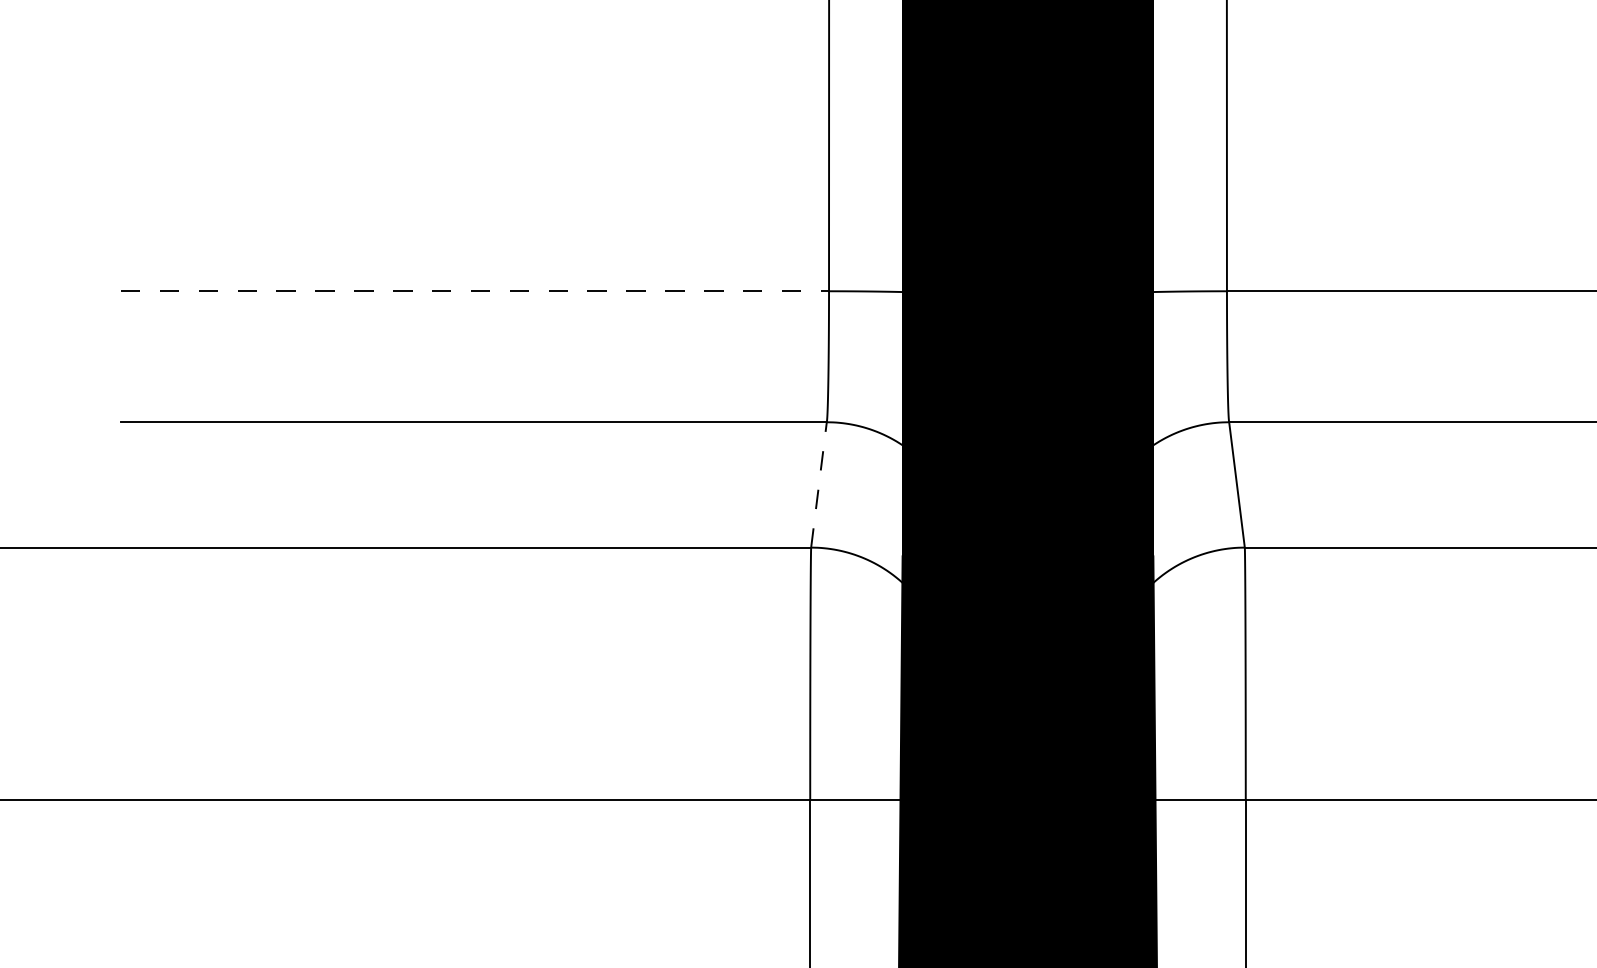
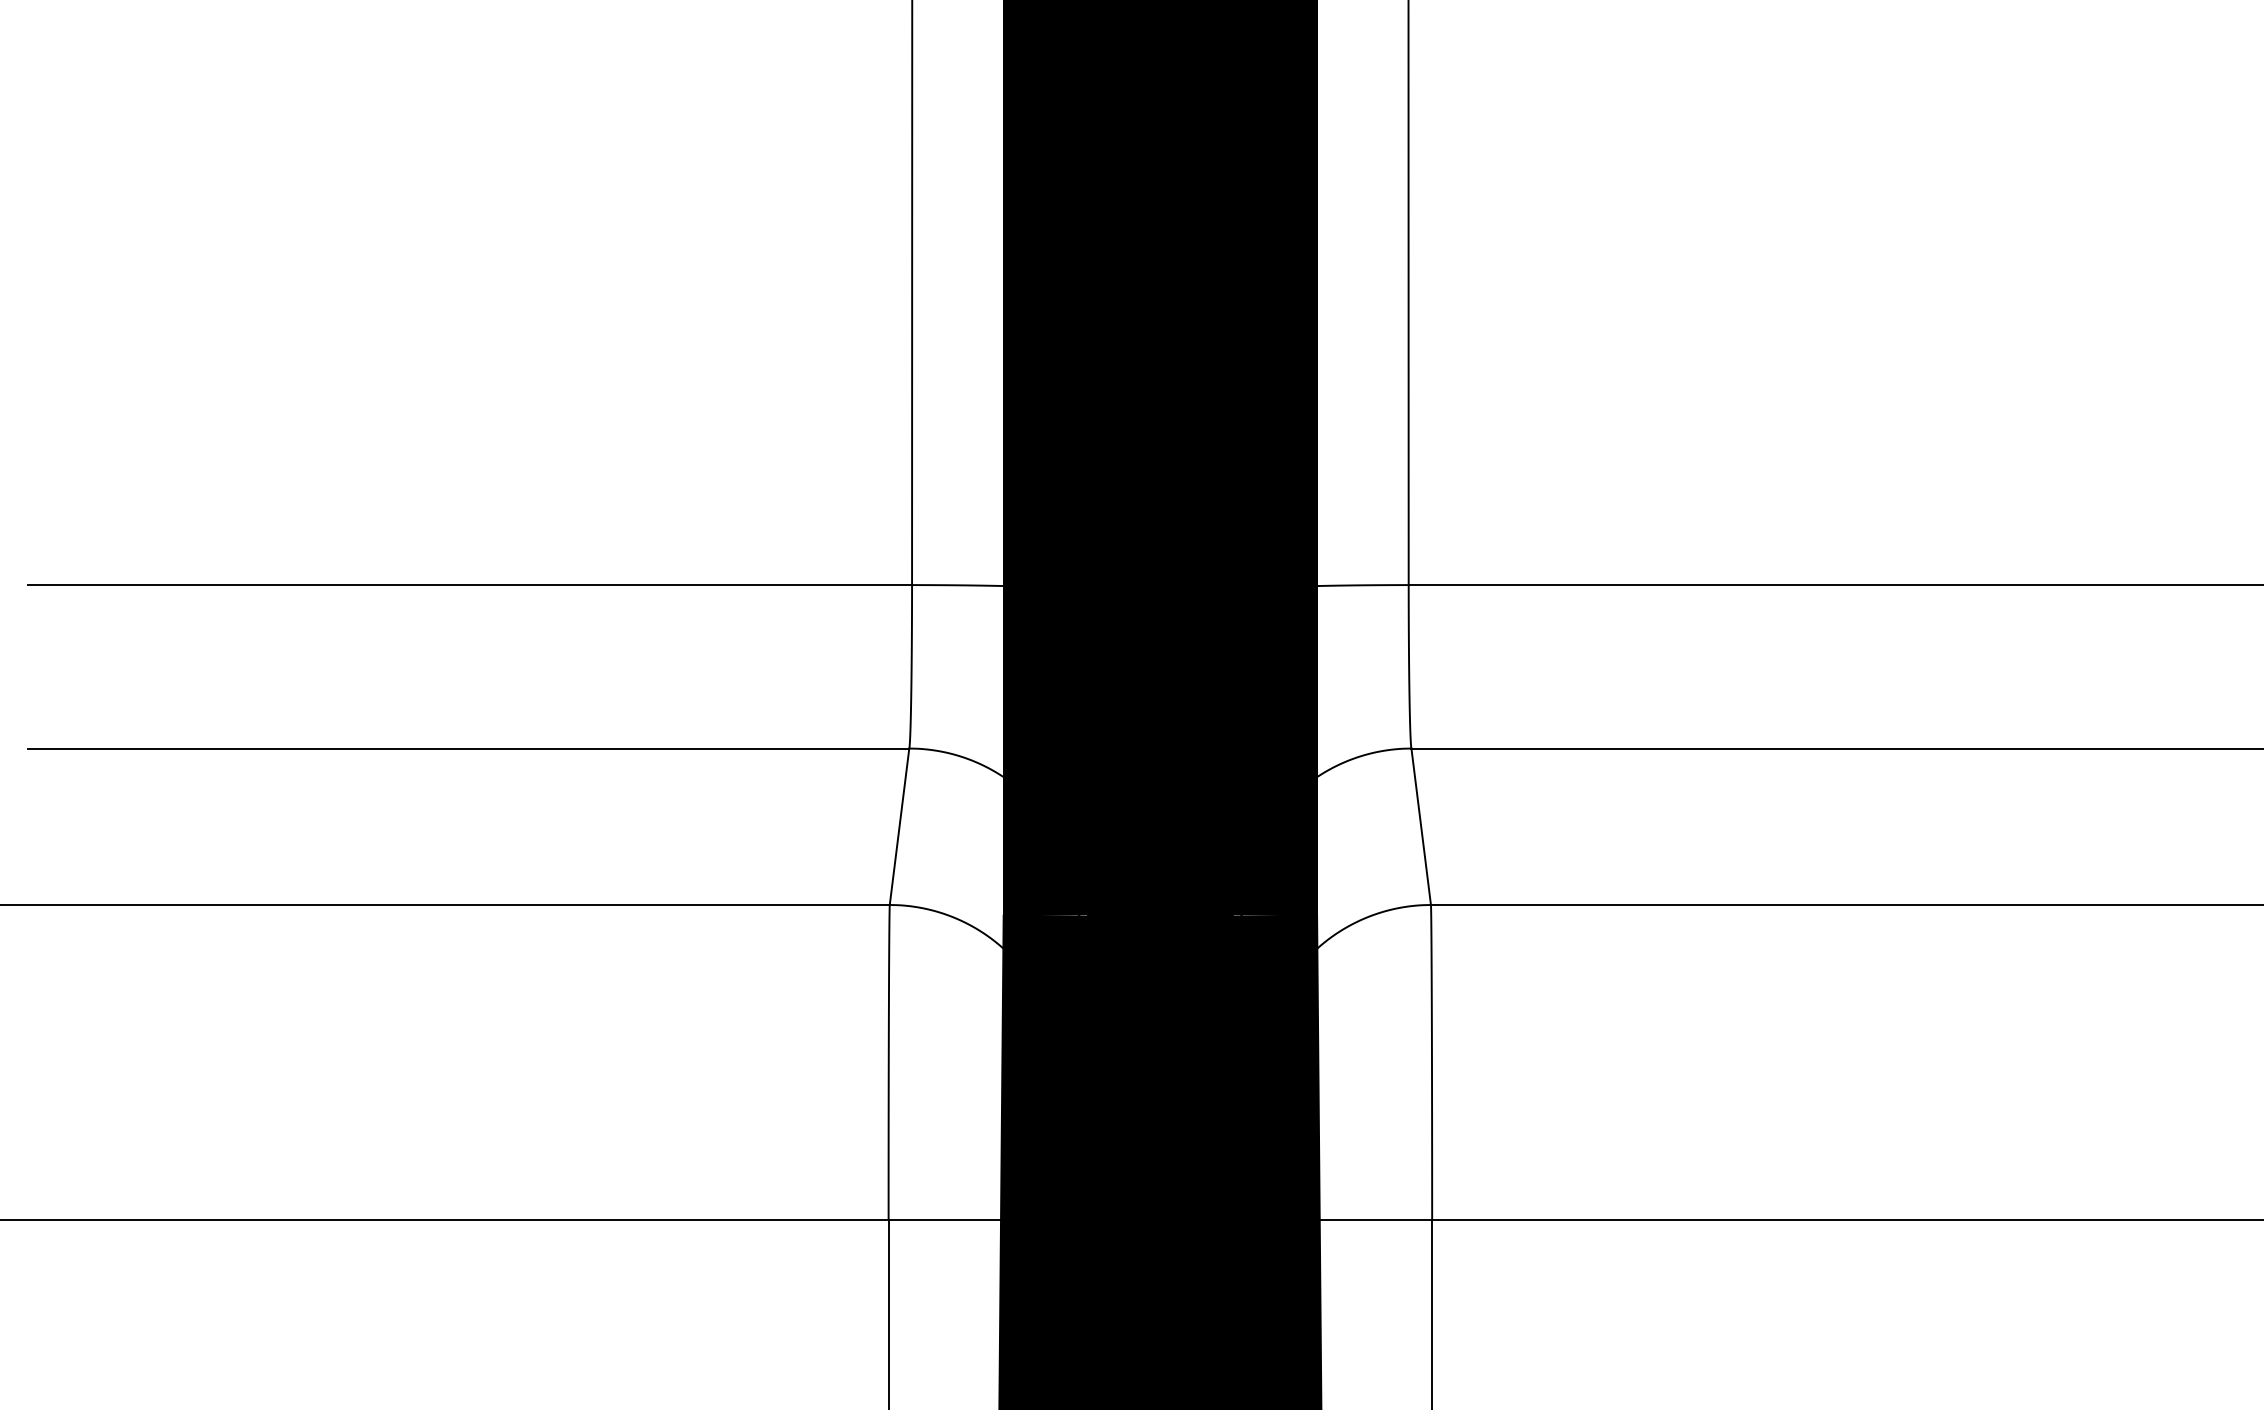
line: (475, 291) -> (470, 585), dashed -> solid
line: (818, 484) -> (899, 826), dashed -> solid

